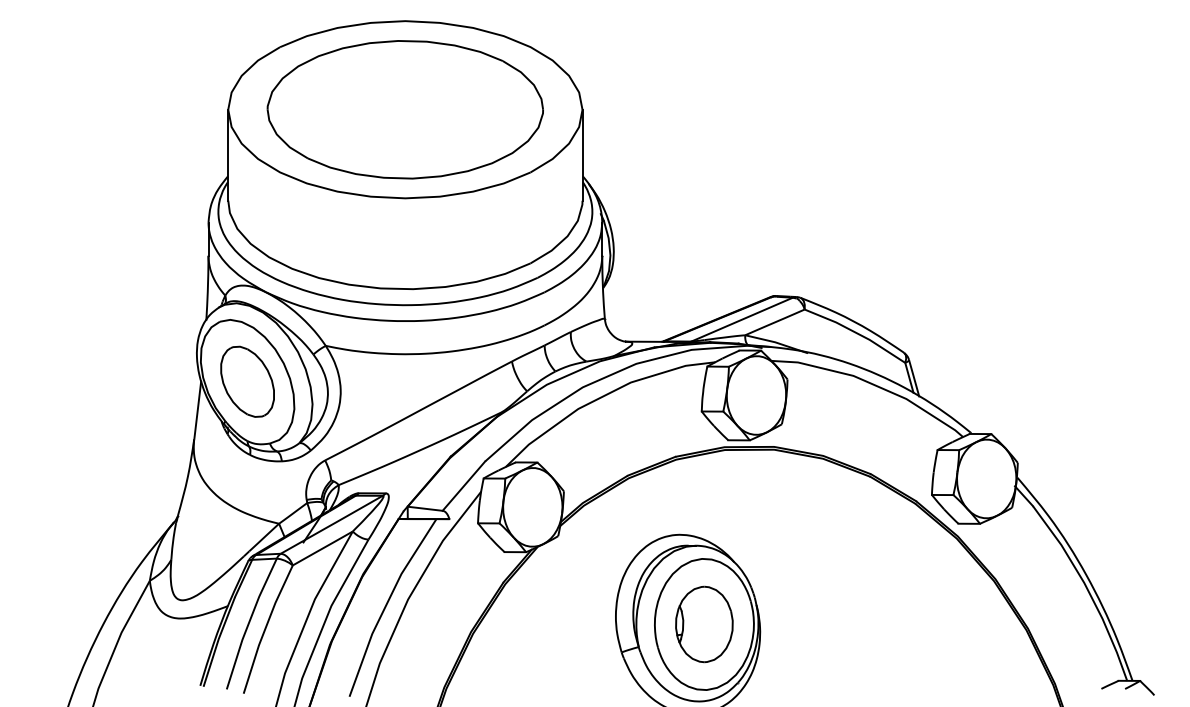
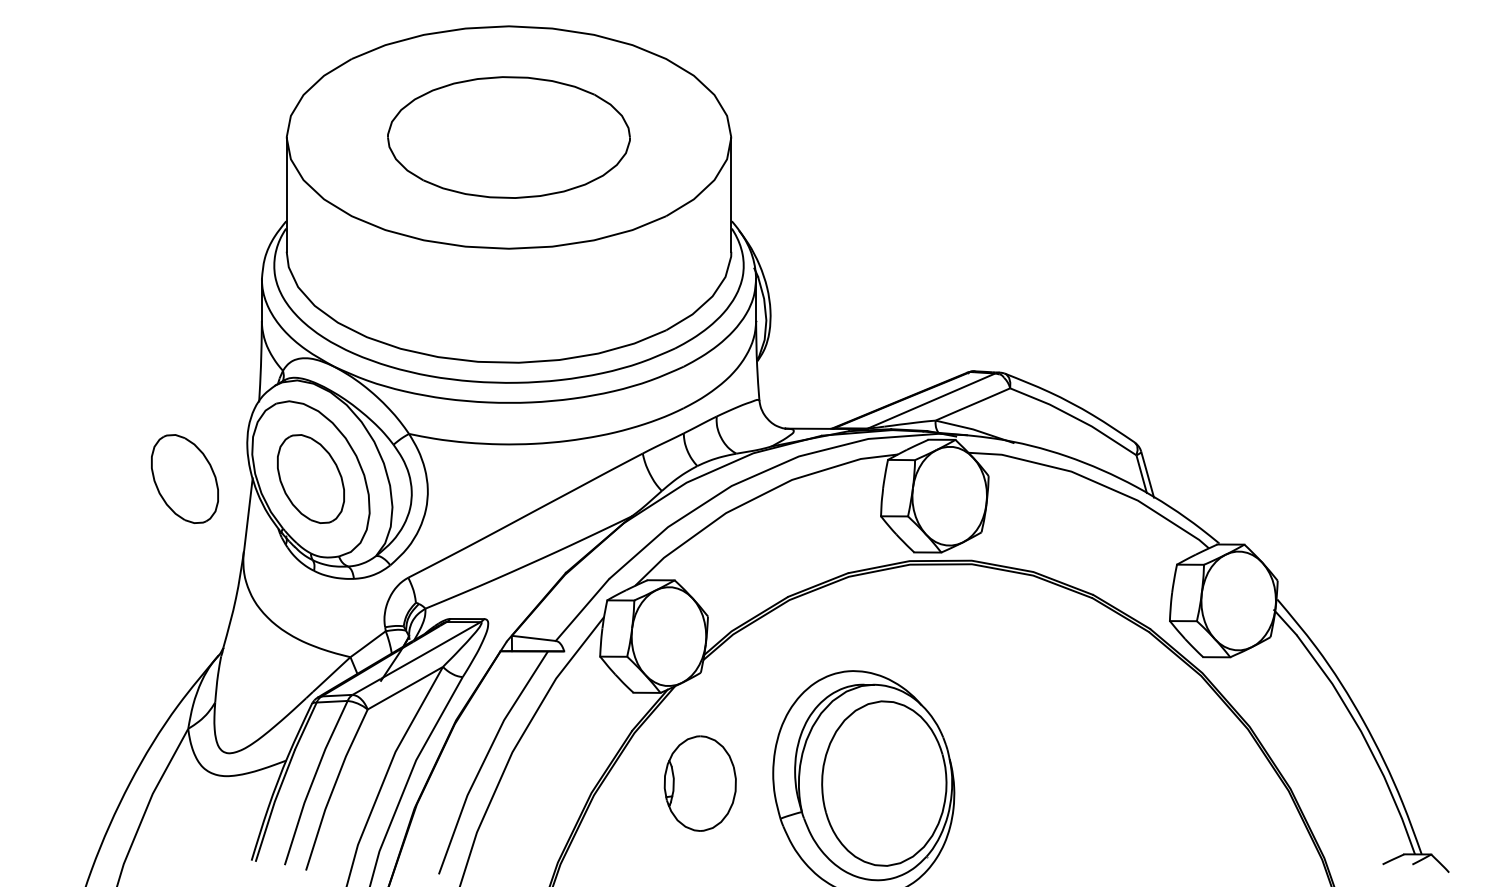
part: (404, 109) -> (508, 137), size x0.7
part: (146, 381) -> (184, 478), added
part: (703, 624) -> (699, 783), moved

